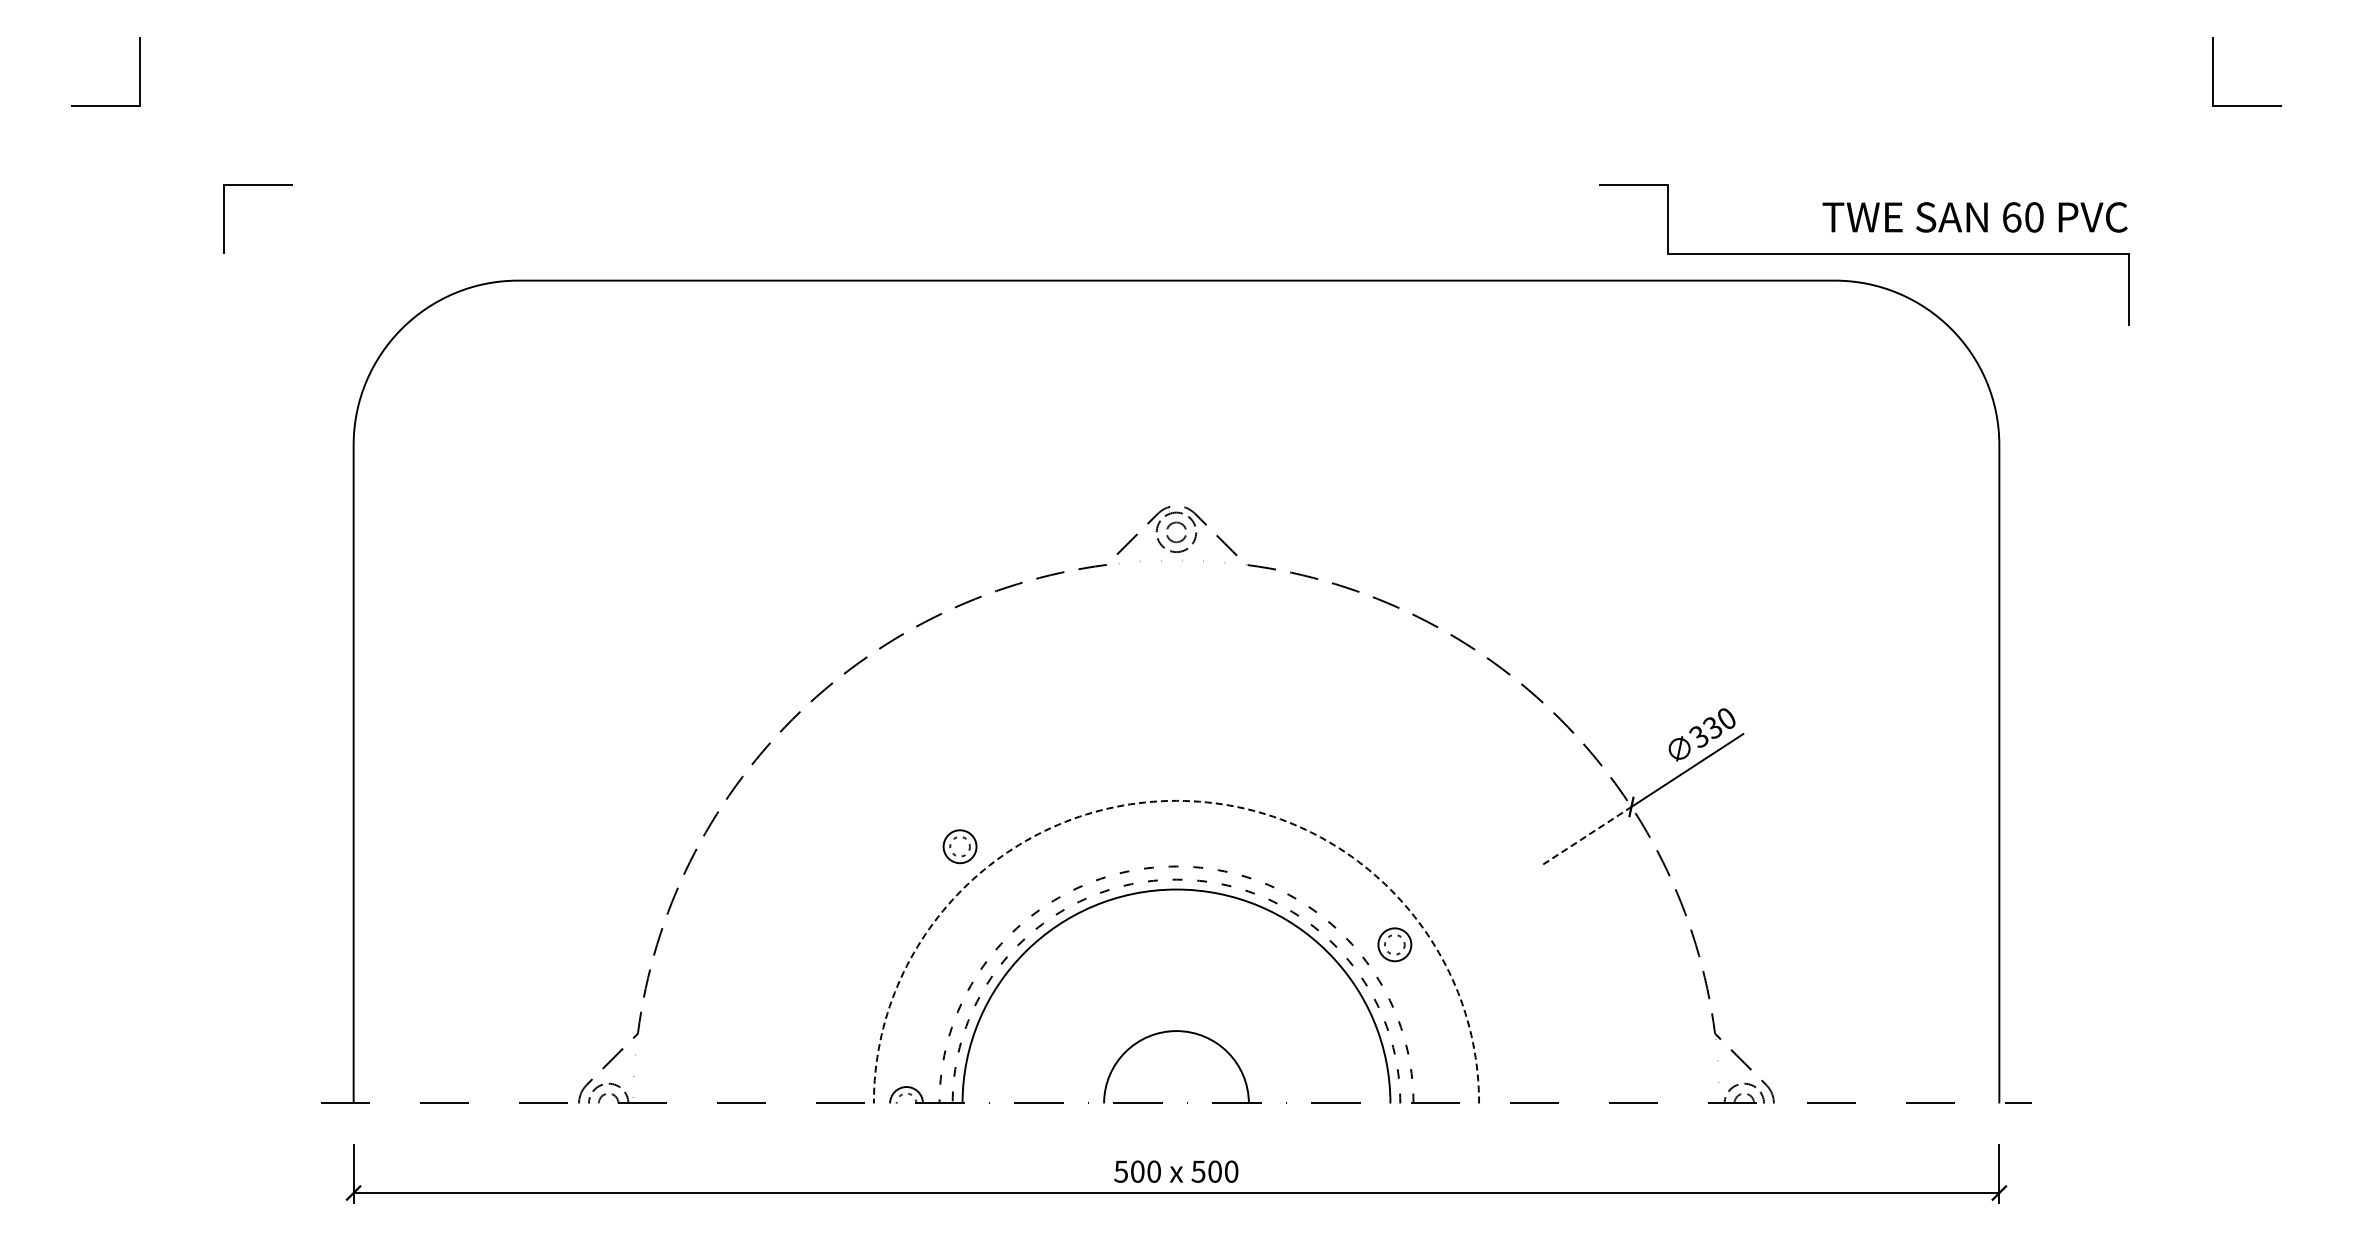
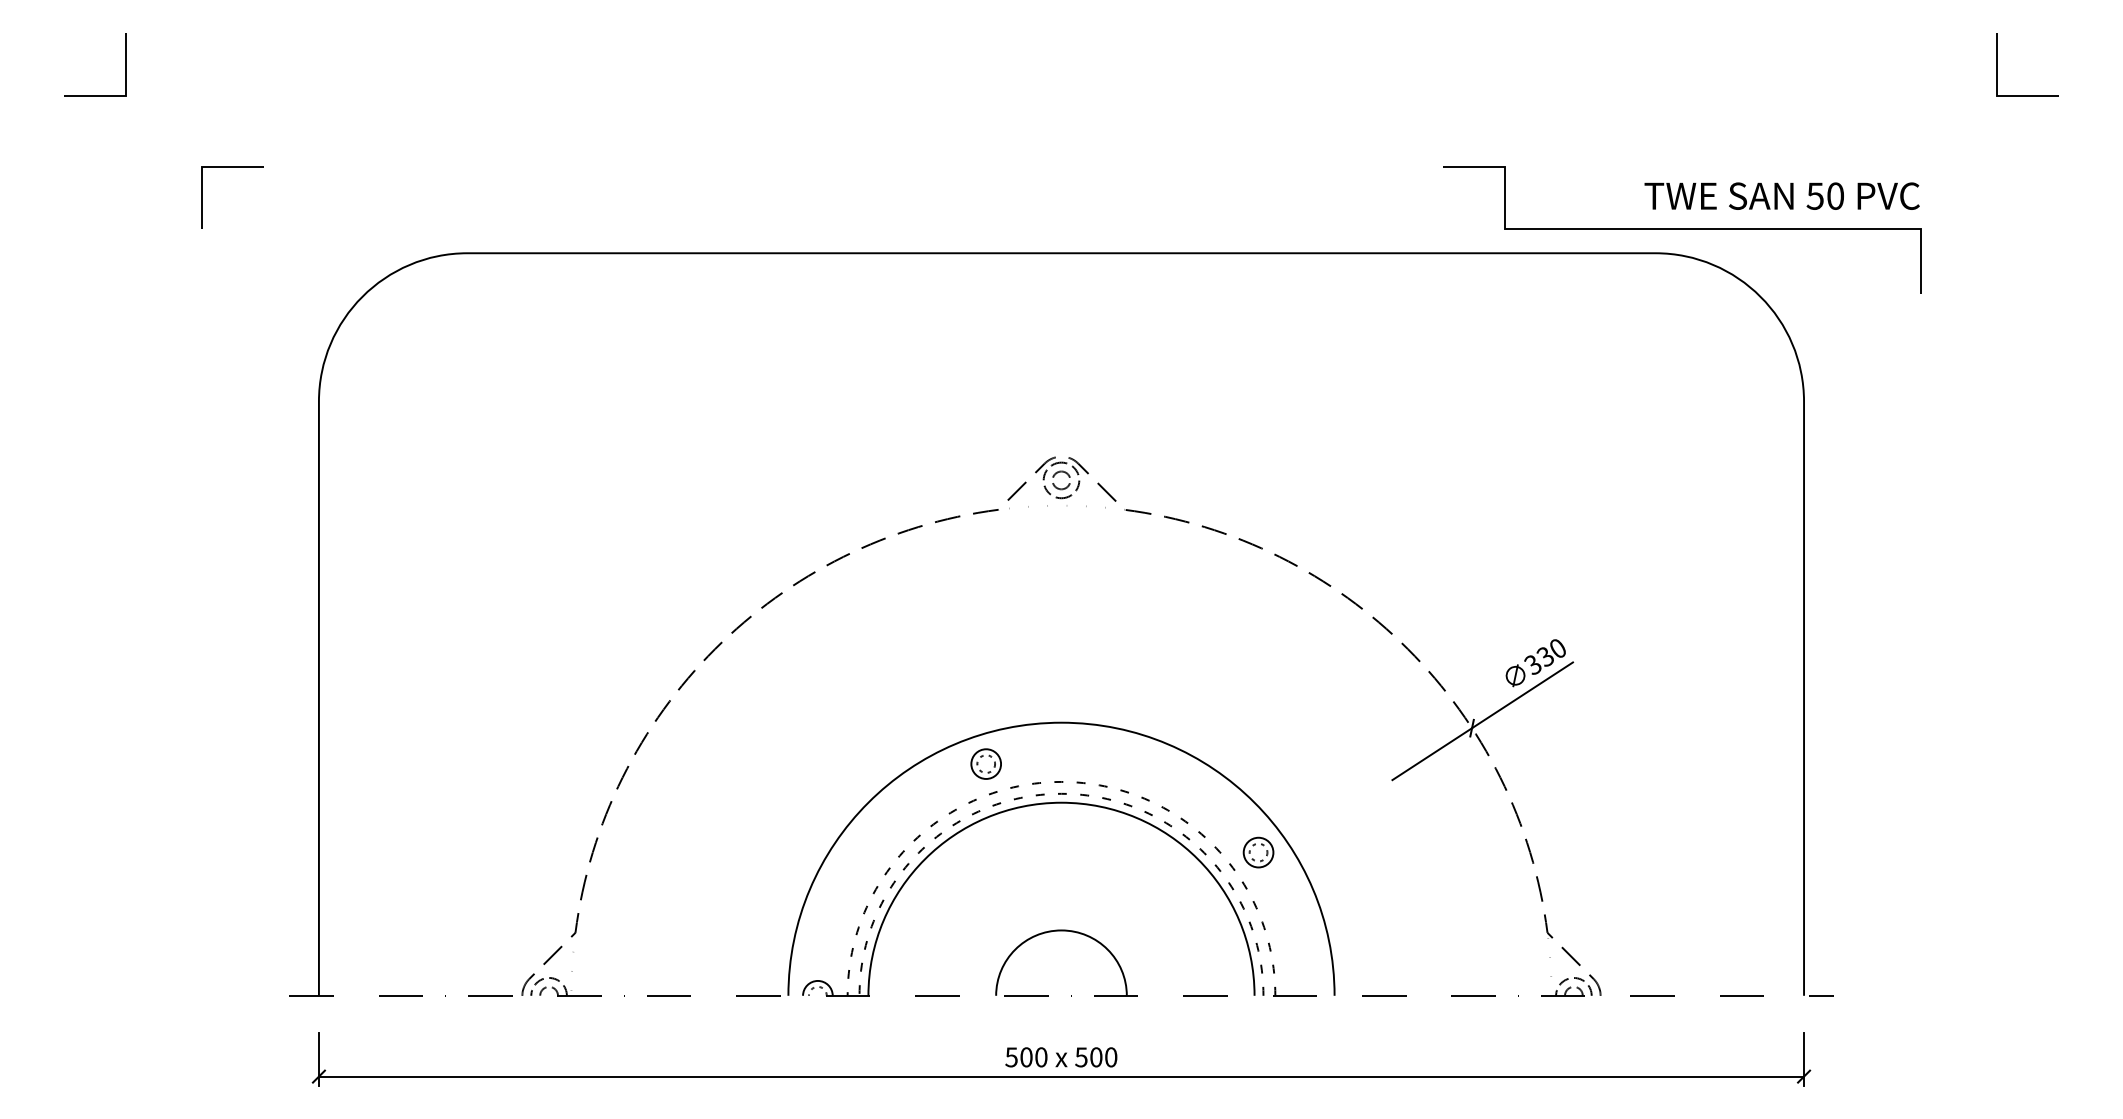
text: (2011, 217) -> (1815, 196), 60 -> 50
arc: (1176, 800) -> (1061, 722), dashed -> solid
line: (1587, 835) -> (1432, 753), dashed -> solid
part: (959, 846) -> (985, 763), moved

